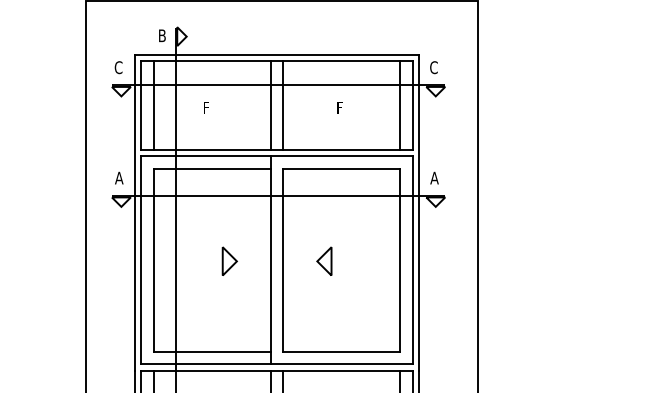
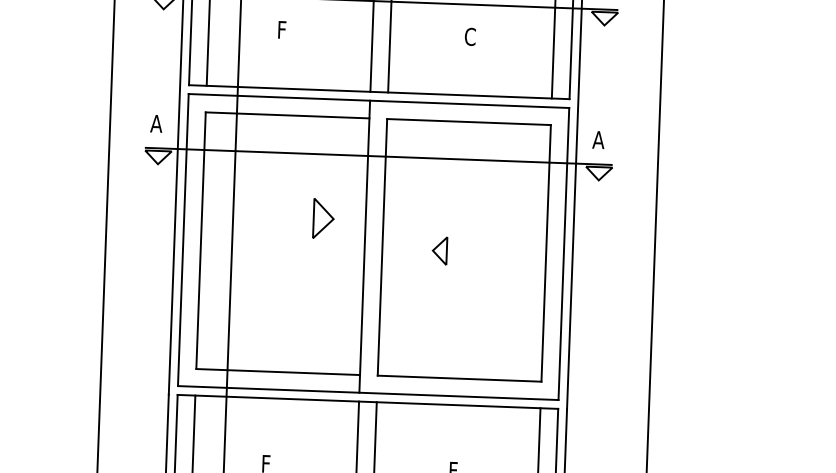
text: (340, 107) -> (470, 36), F -> C
part: (229, 260) -> (323, 217), moved
part: (324, 260) -> (440, 249), size x0.7

